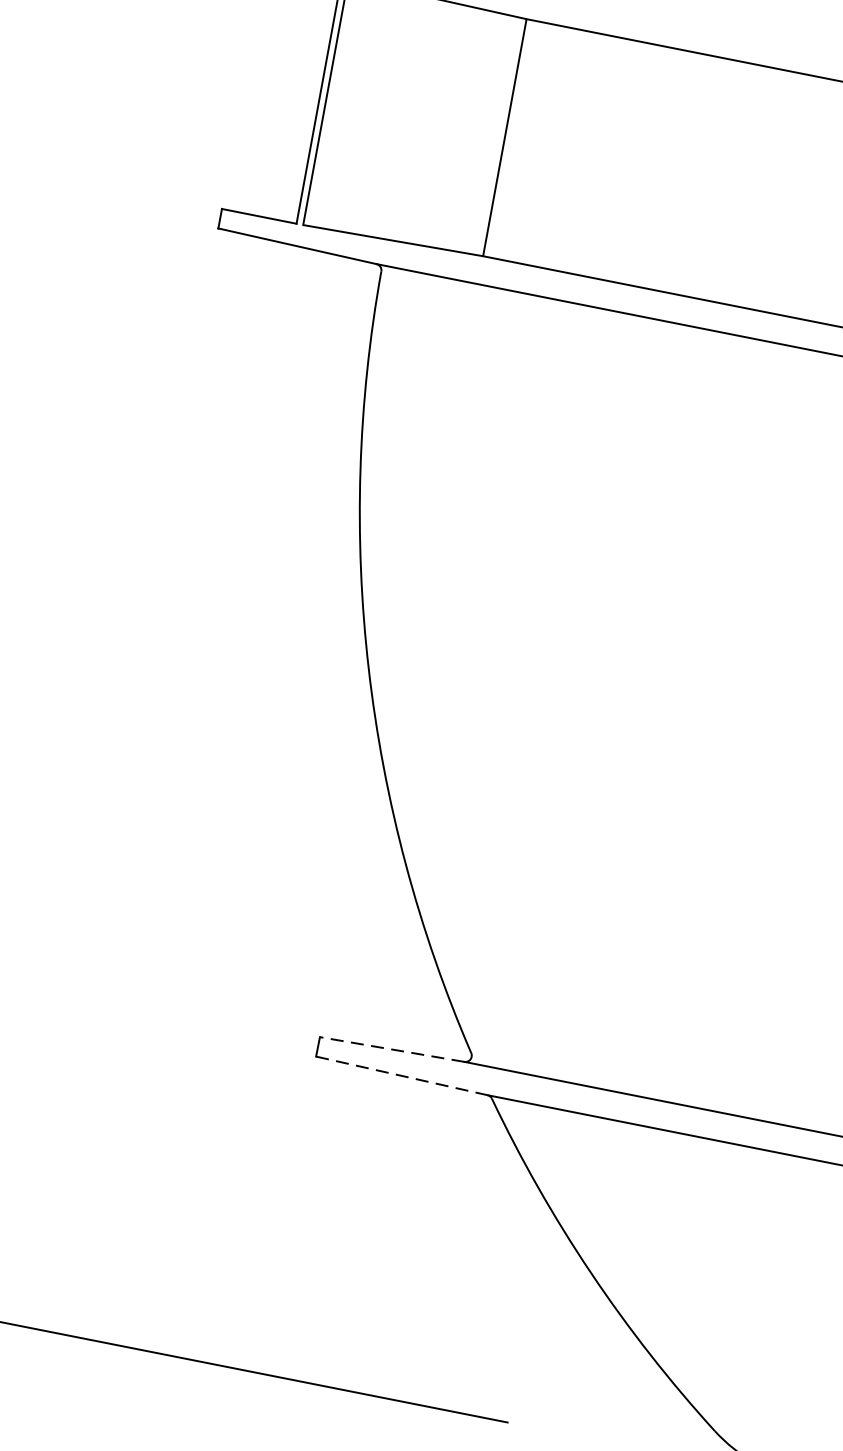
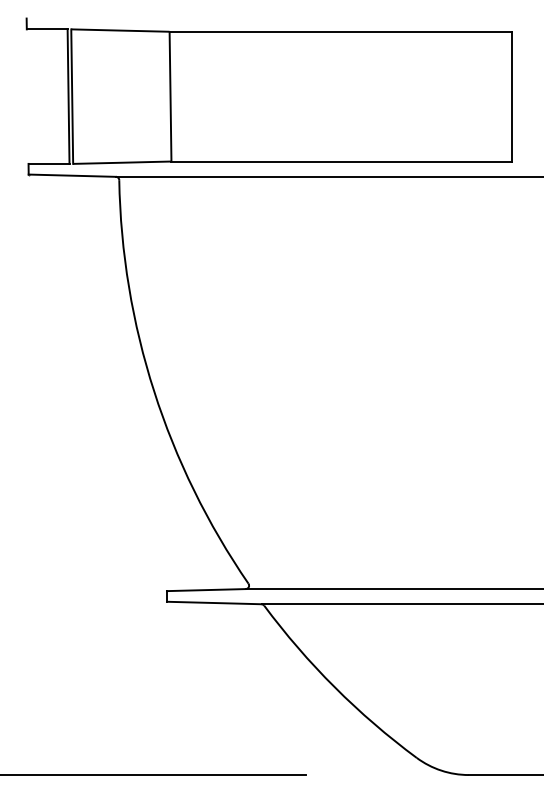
line: (390, 1049) -> (205, 590), dashed -> solid
line: (402, 1076) -> (214, 603), dashed -> solid

